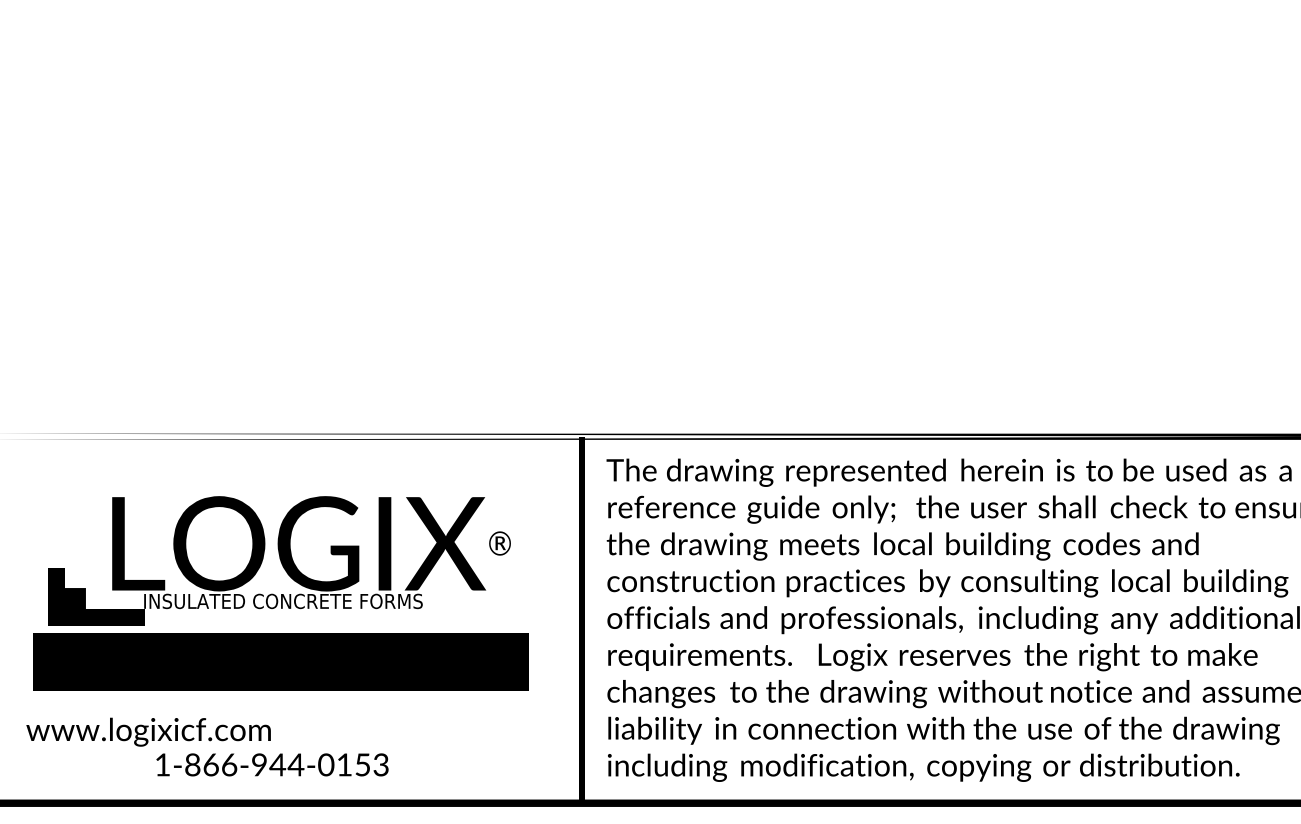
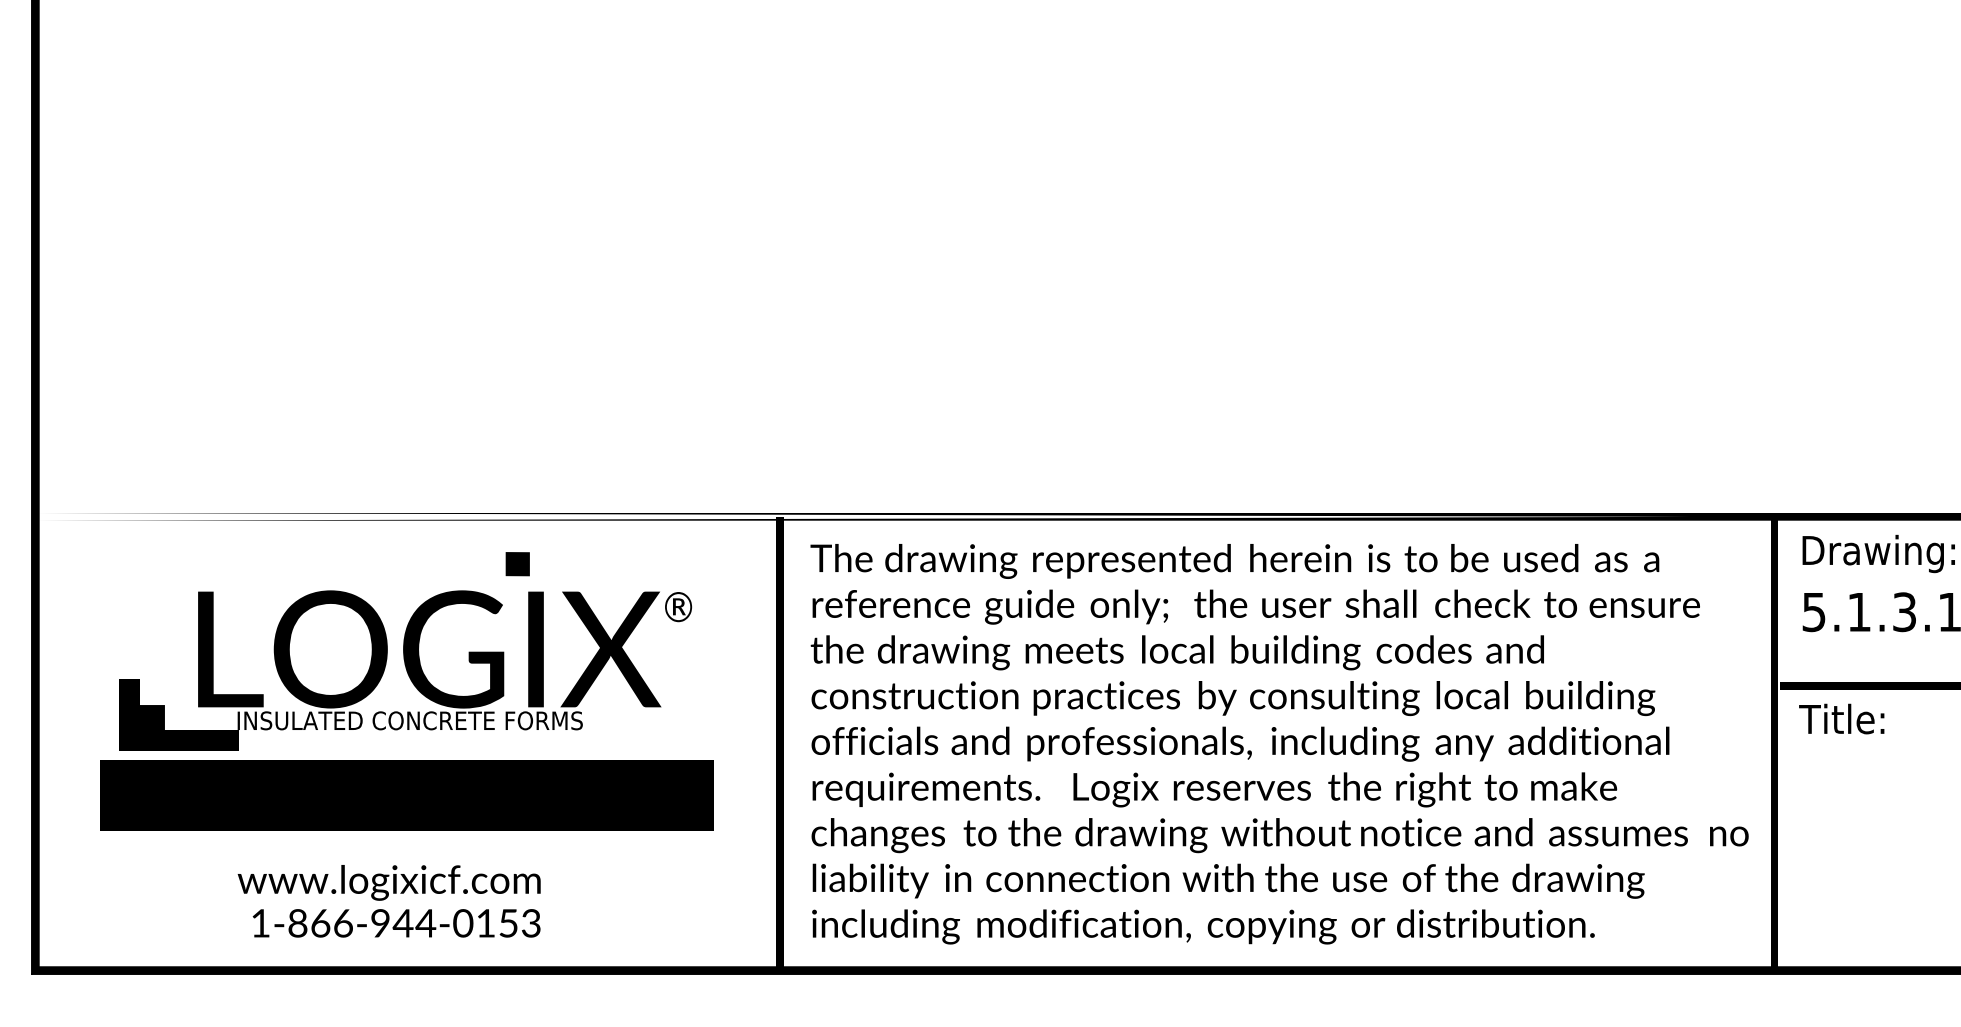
fill: (370, 475) -> (517, 564), added
text: (499, 543) -> (678, 607), moved
text: (148, 731) -> (388, 882), moved

